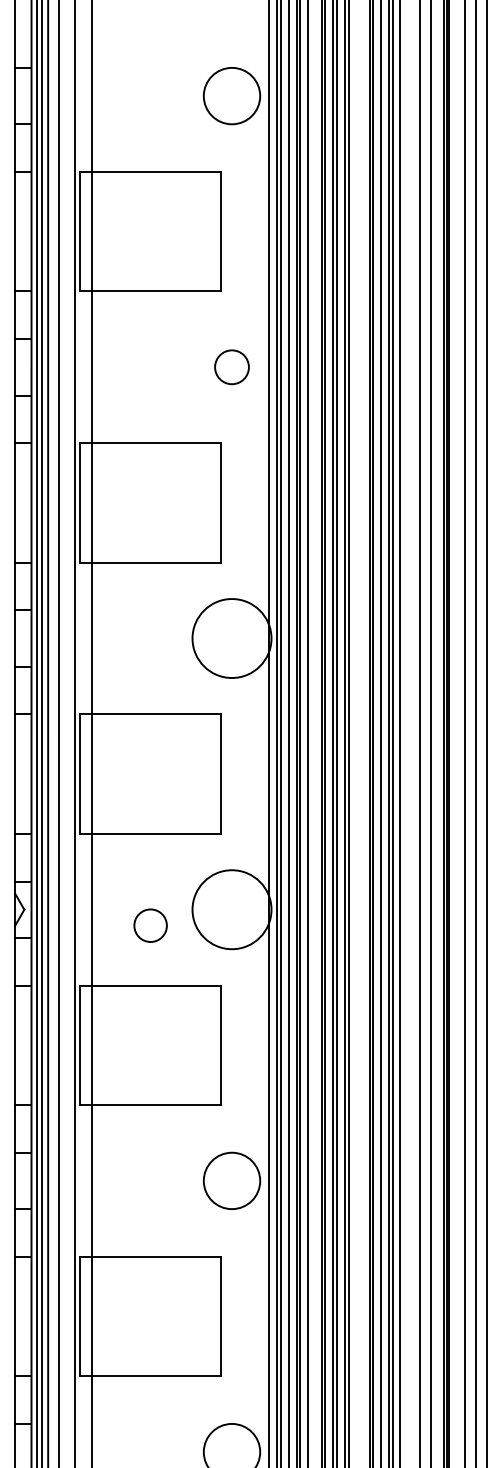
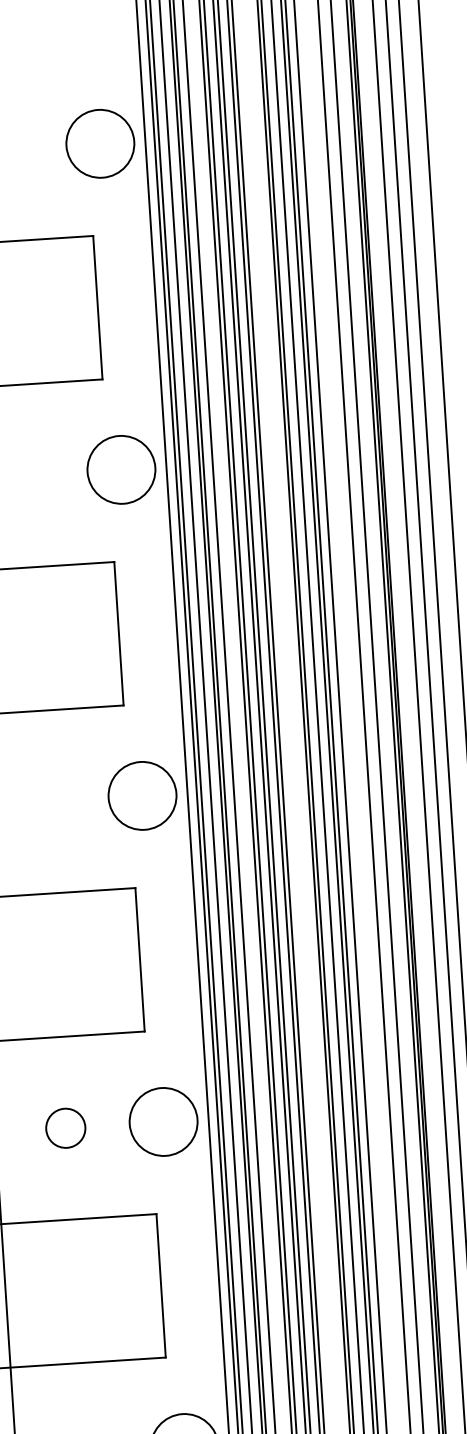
circle: (231, 367) -> (120, 470), size x1.67
circle: (231, 638) -> (141, 795), size x0.71
circle: (231, 909) -> (162, 1121), size x0.71
circle: (150, 925) -> (65, 1128), moved

